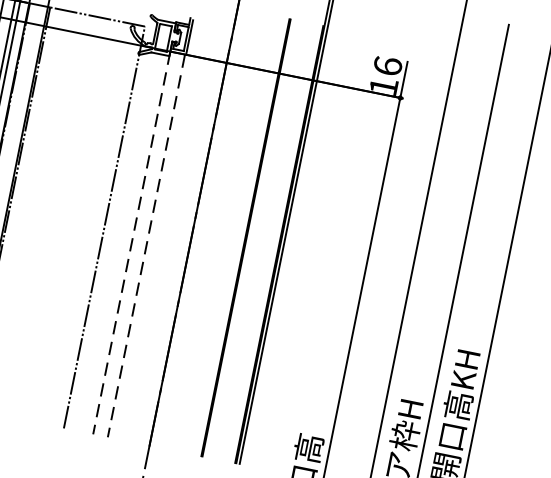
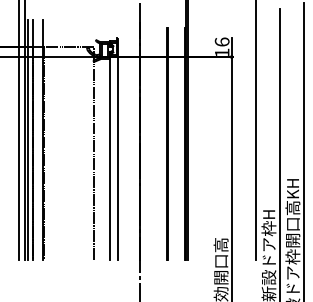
line: (131, 242) -> (109, 158), dashed -> solid
line: (146, 245) -> (117, 158), dashed -> solid

